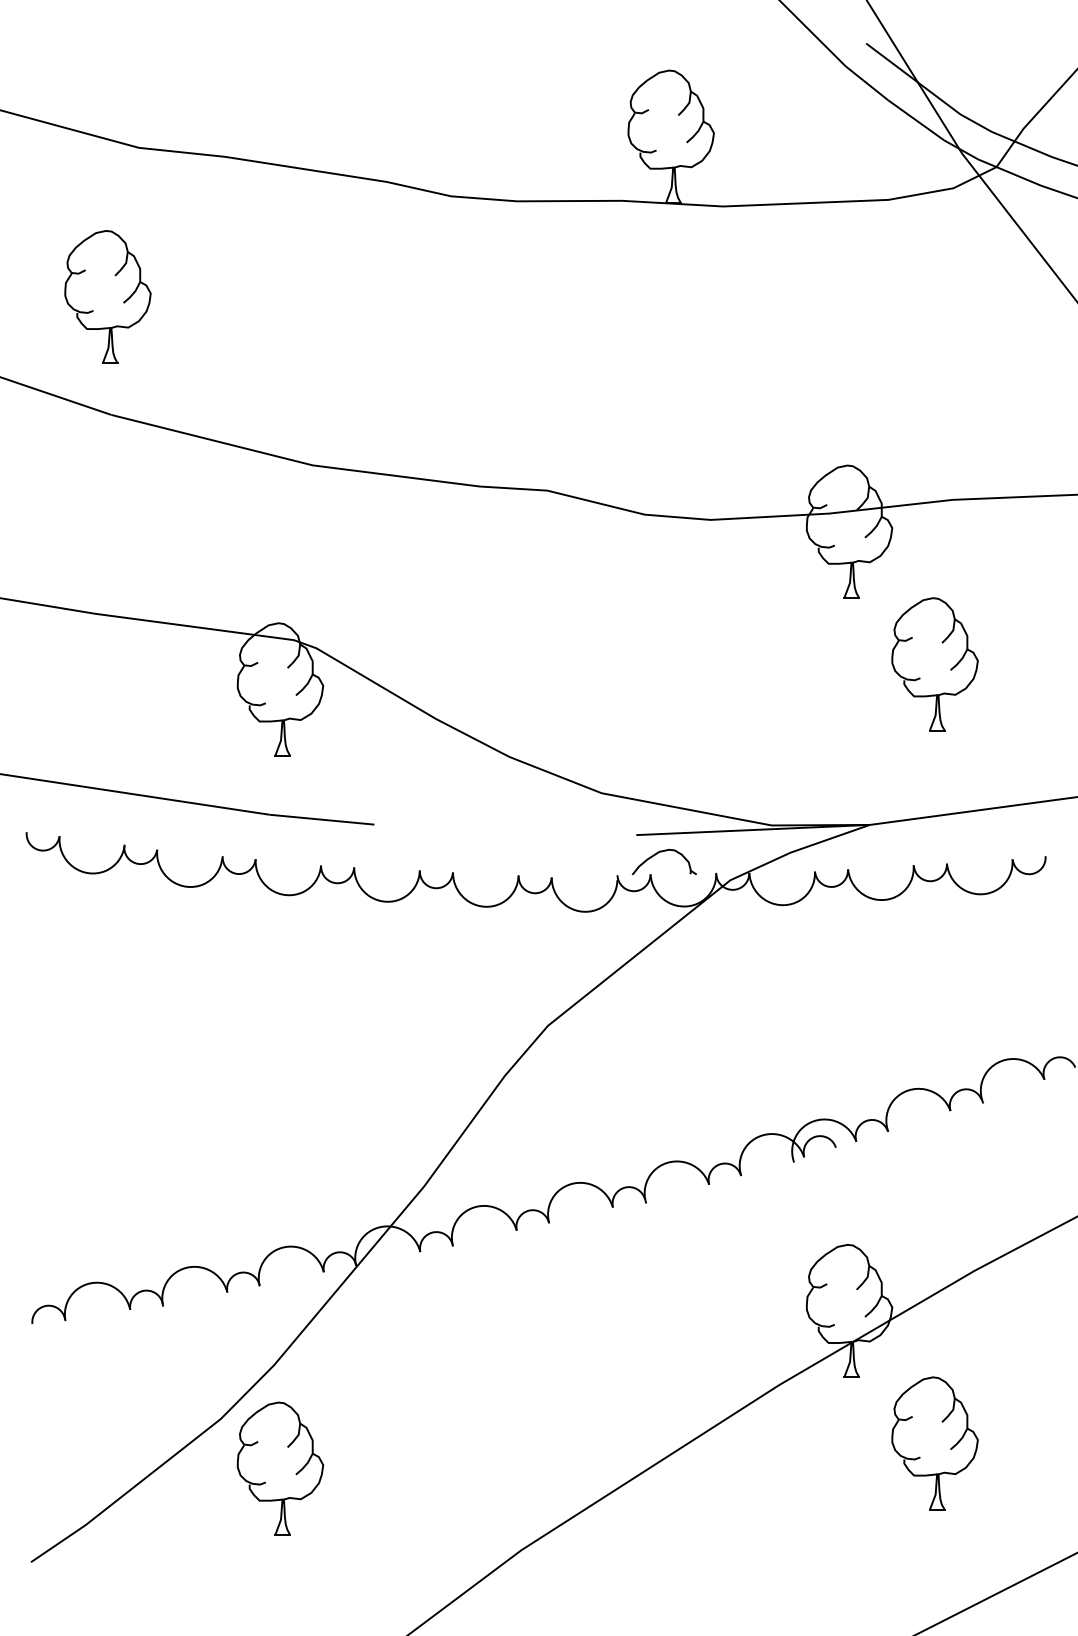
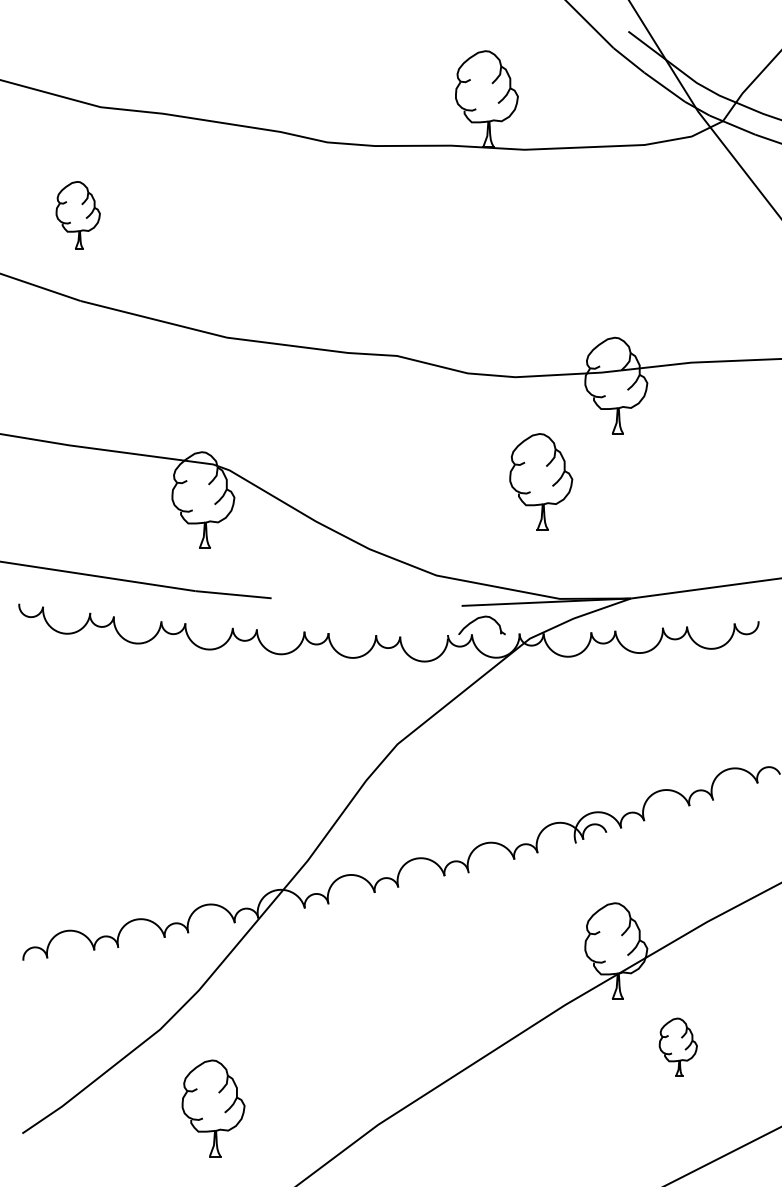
part: (107, 296) -> (77, 215), size x0.7
part: (934, 664) -> (540, 482), moved
part: (934, 1443) -> (677, 1047), size x0.6
part: (280, 1468) -> (213, 1108), moved

